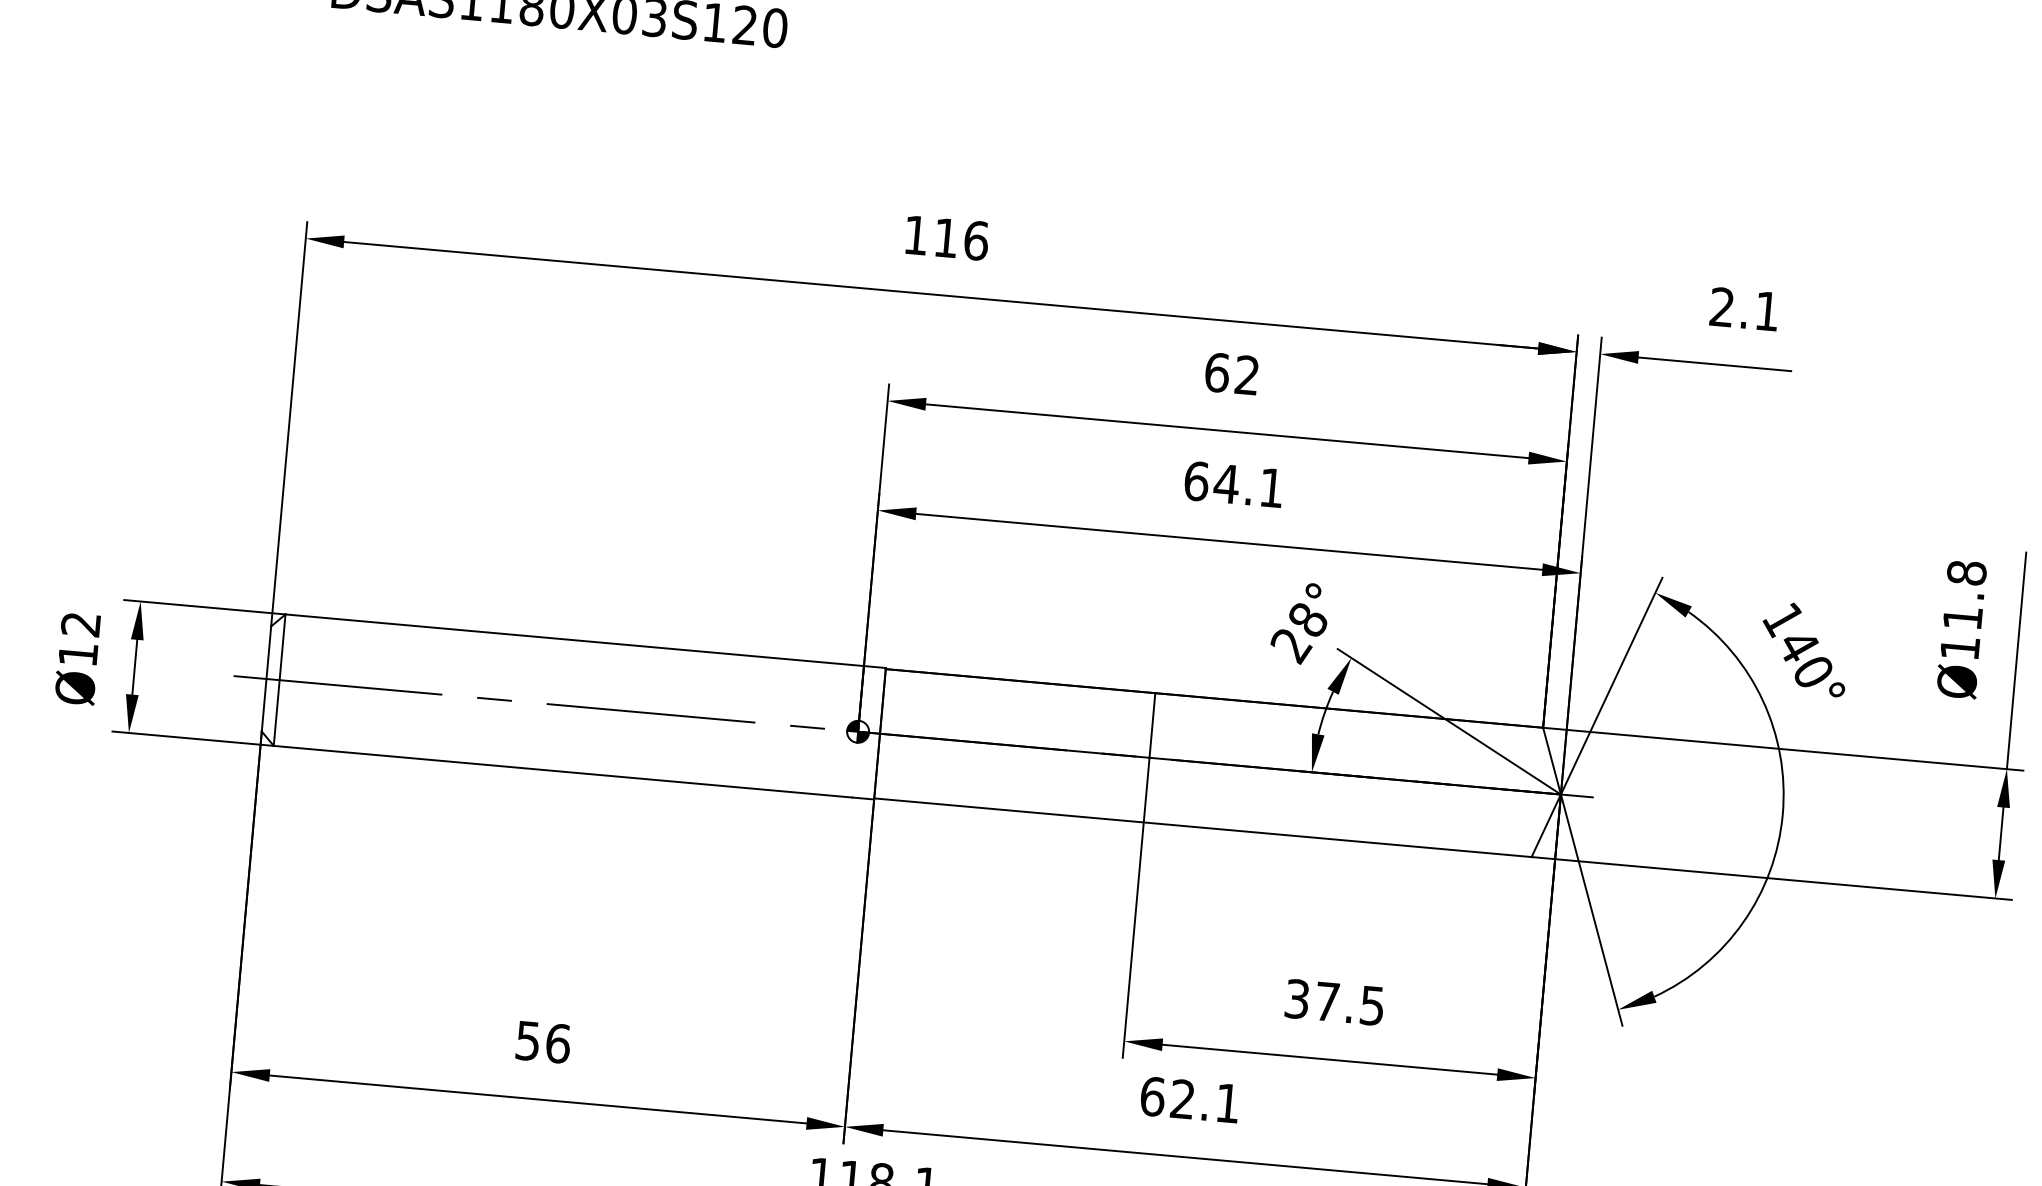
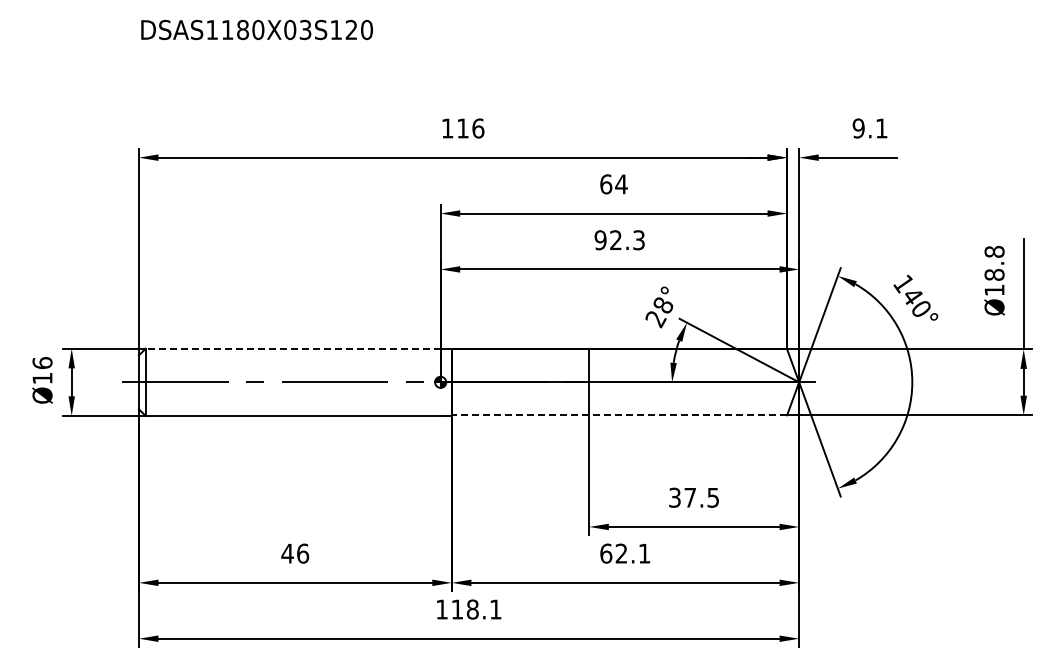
text: (1721, 307) -> (858, 128), 2.1 -> 9.1
text: (1247, 375) -> (621, 184), 62 -> 64
text: (1233, 485) -> (619, 240), 64.1 -> 92.3
text: (1962, 617) -> (994, 274), Ø11.8 -> Ø18.8
text: (80, 623) -> (42, 362), Ø12 -> Ø16
line: (575, 639) -> (293, 348), solid -> dashed
line: (1202, 828) -> (619, 415), solid -> dashed
text: (527, 1040) -> (287, 553), 56 -> 46

